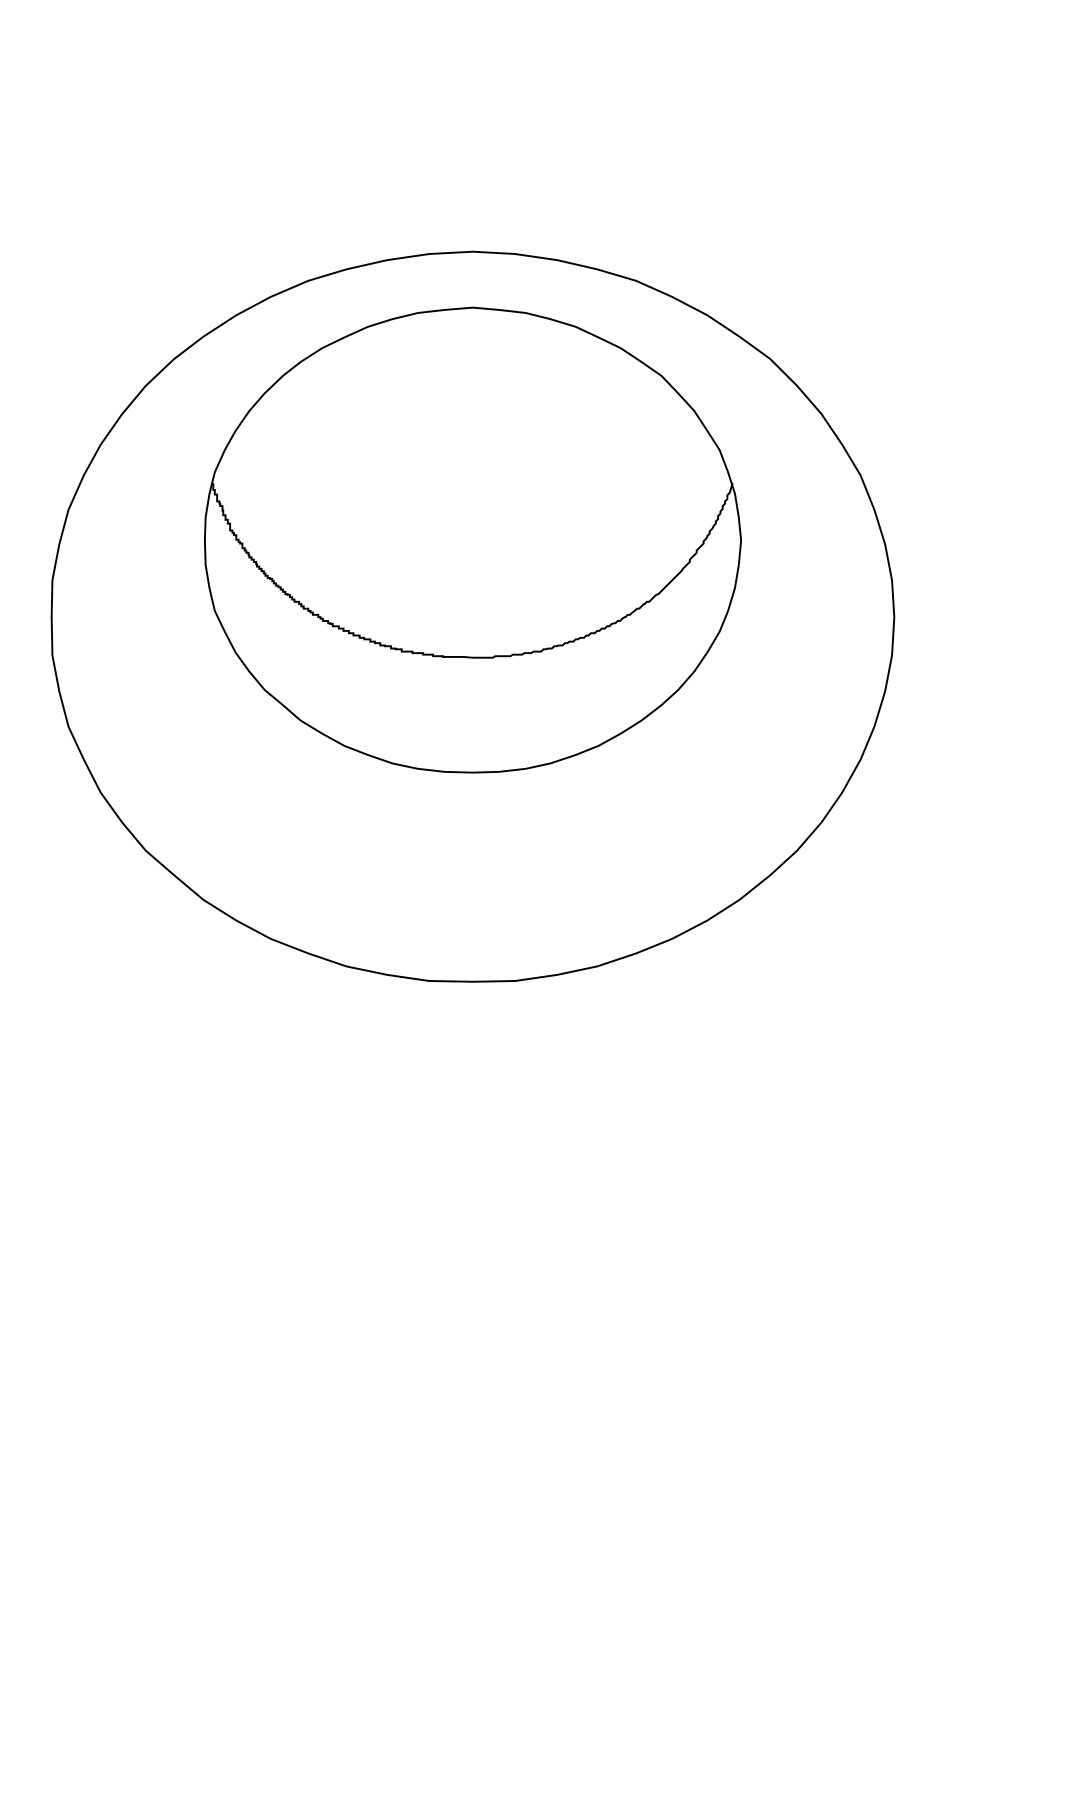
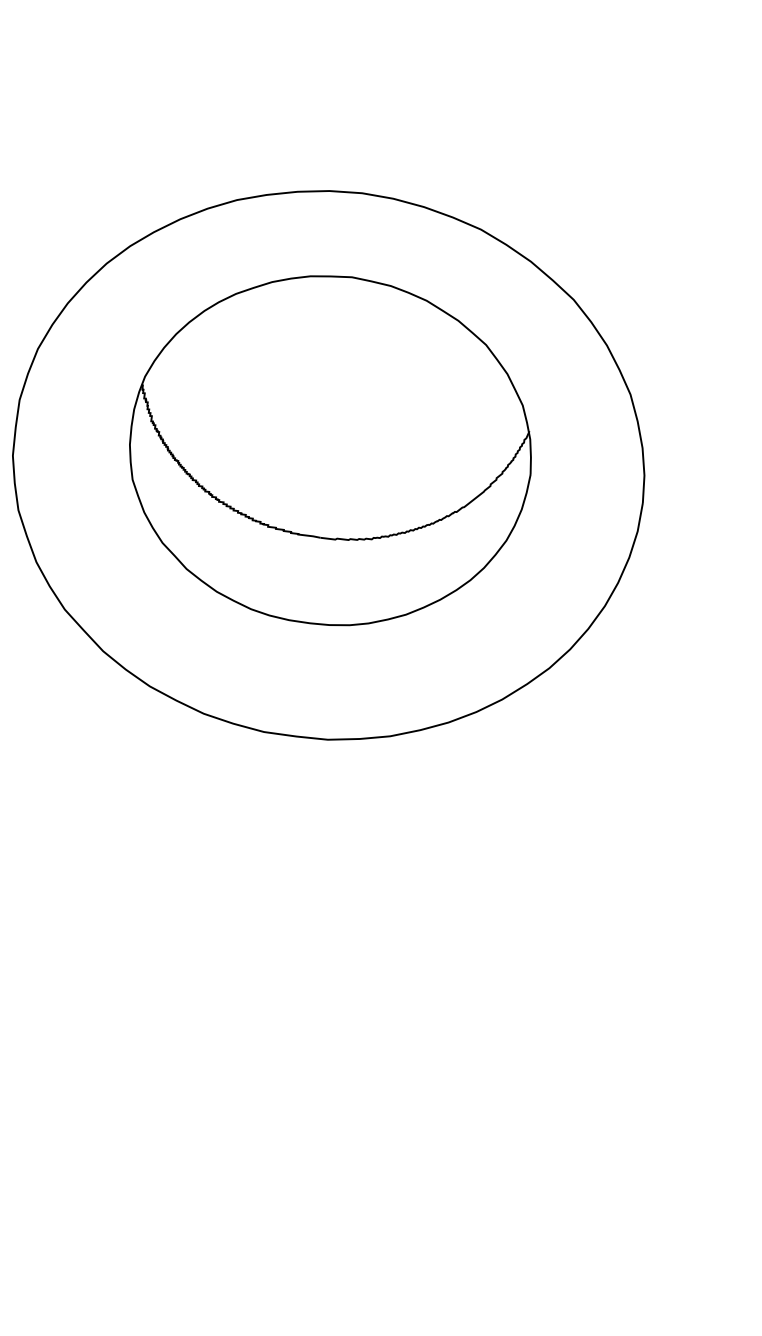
part: (472, 539) -> (330, 449), moved

